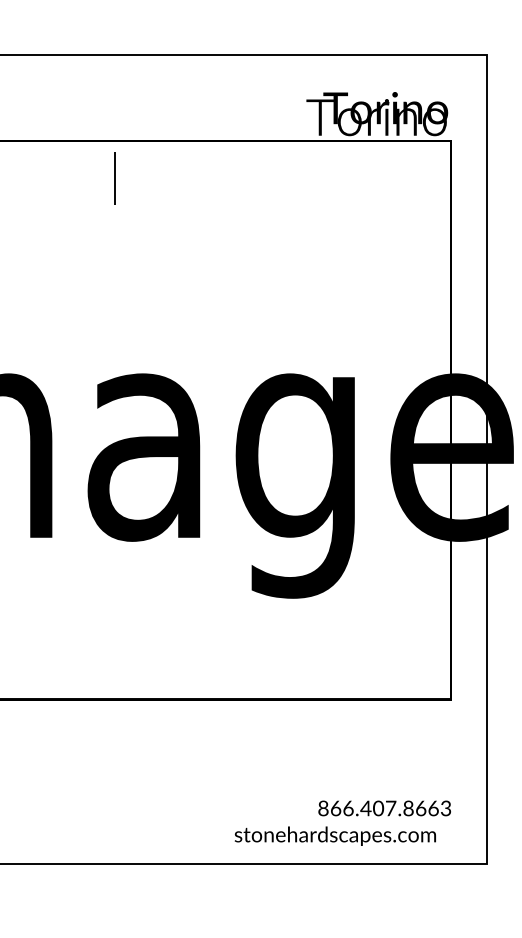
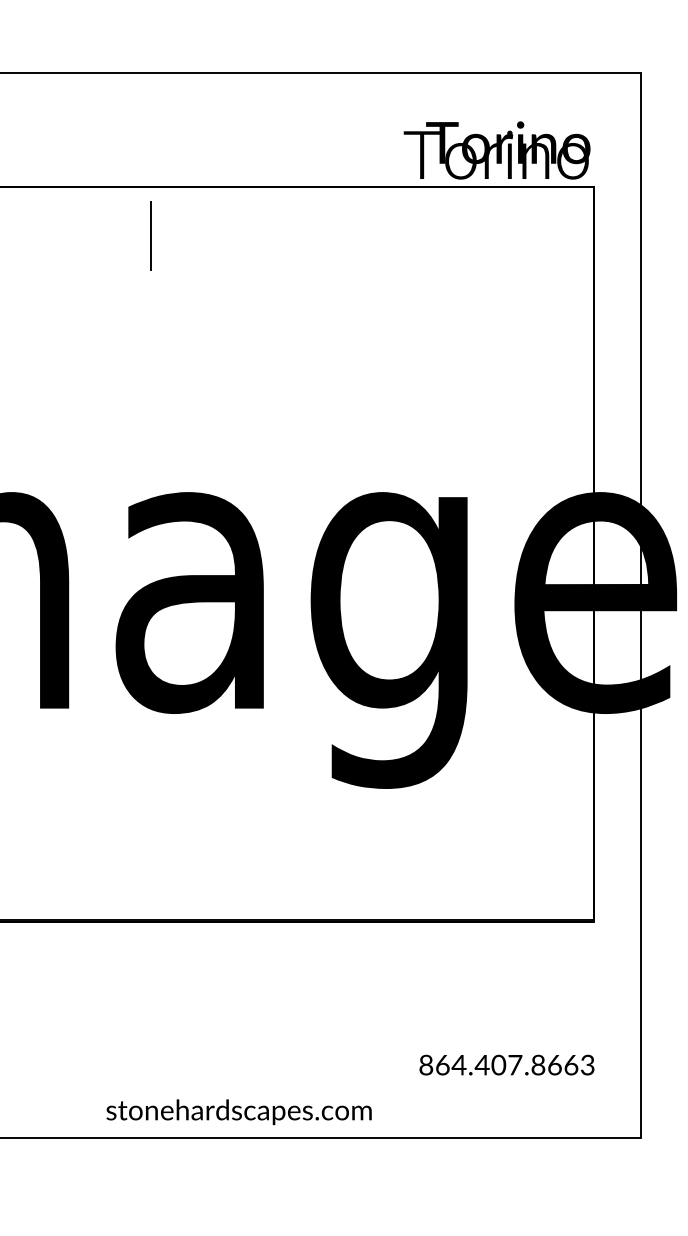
text: (348, 808) -> (459, 1065), 866.407.8663 -> 864.407.8663
text: (334, 835) -> (237, 1111), moved

